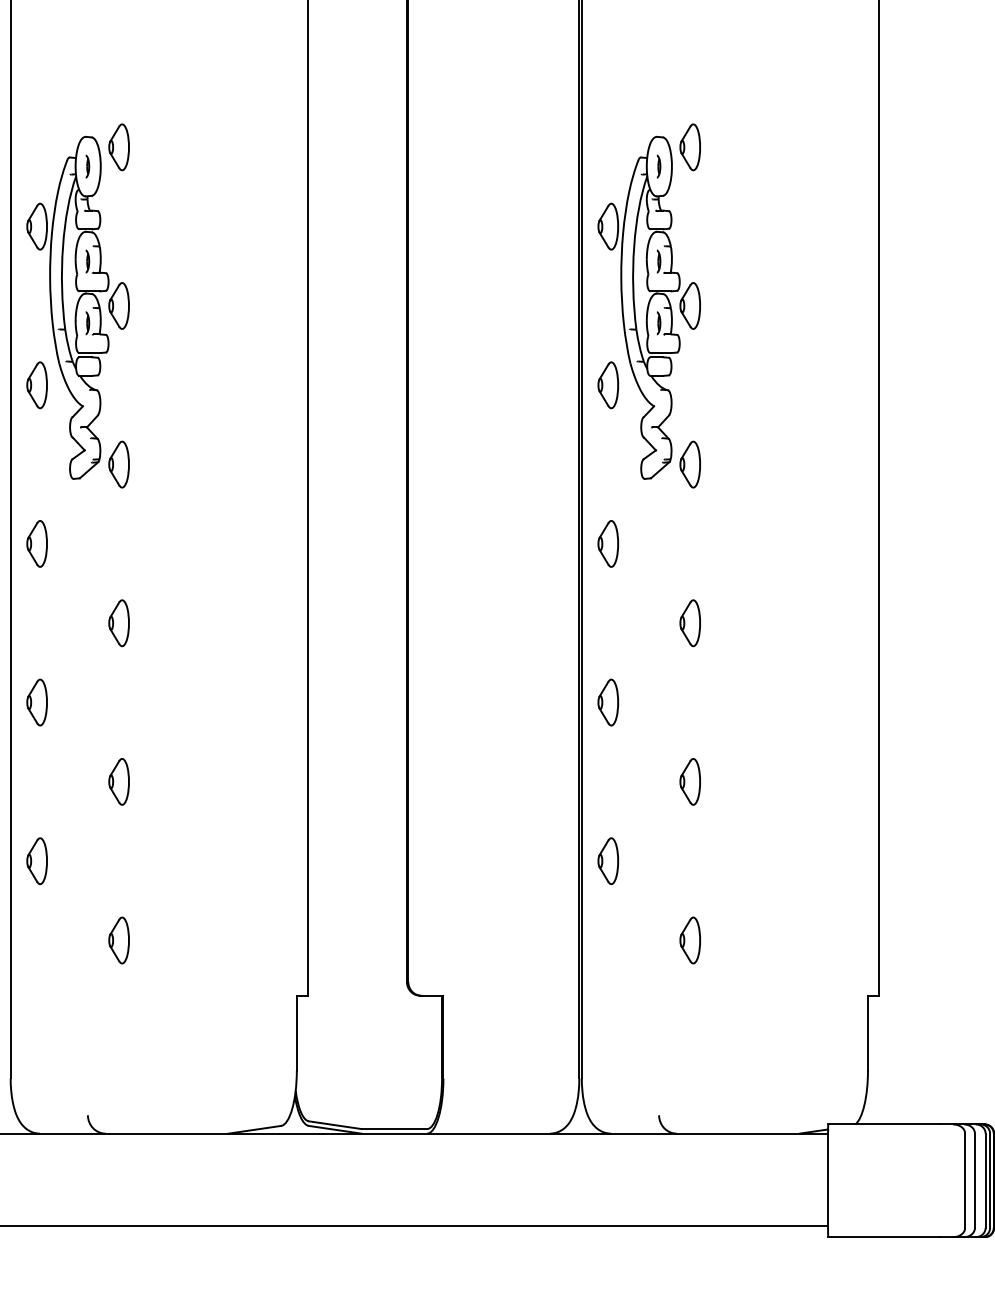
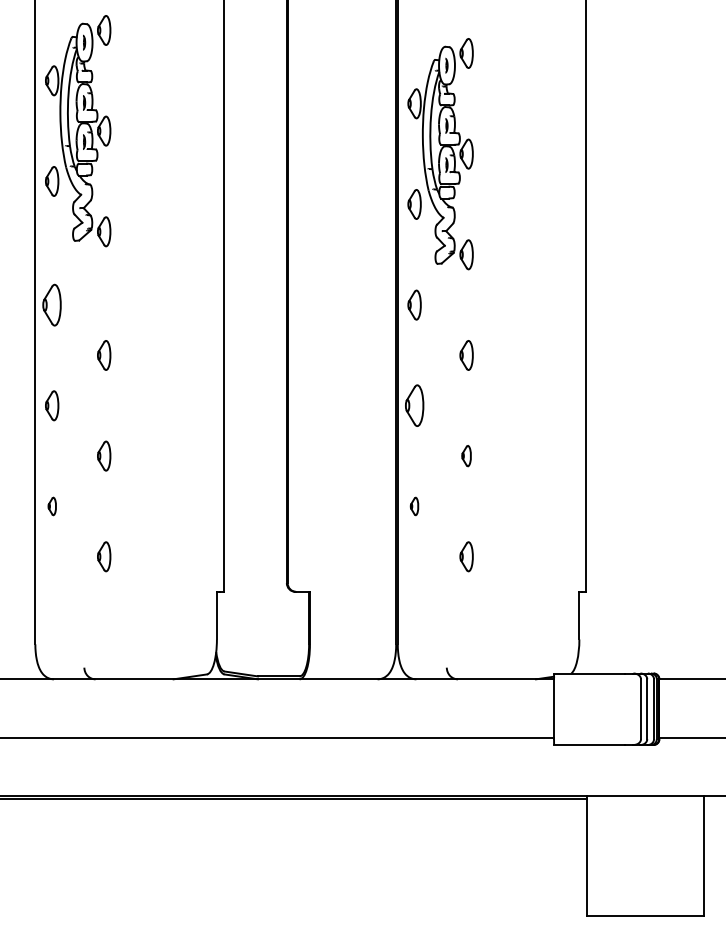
part: (78, 306) -> (78, 131), moved
part: (37, 542) -> (52, 304), size x1.4
part: (608, 702) -> (414, 405), size x1.4
part: (690, 780) -> (466, 455), size x0.7
part: (37, 861) -> (52, 506), size x0.6
part: (608, 861) -> (414, 506), size x0.6

